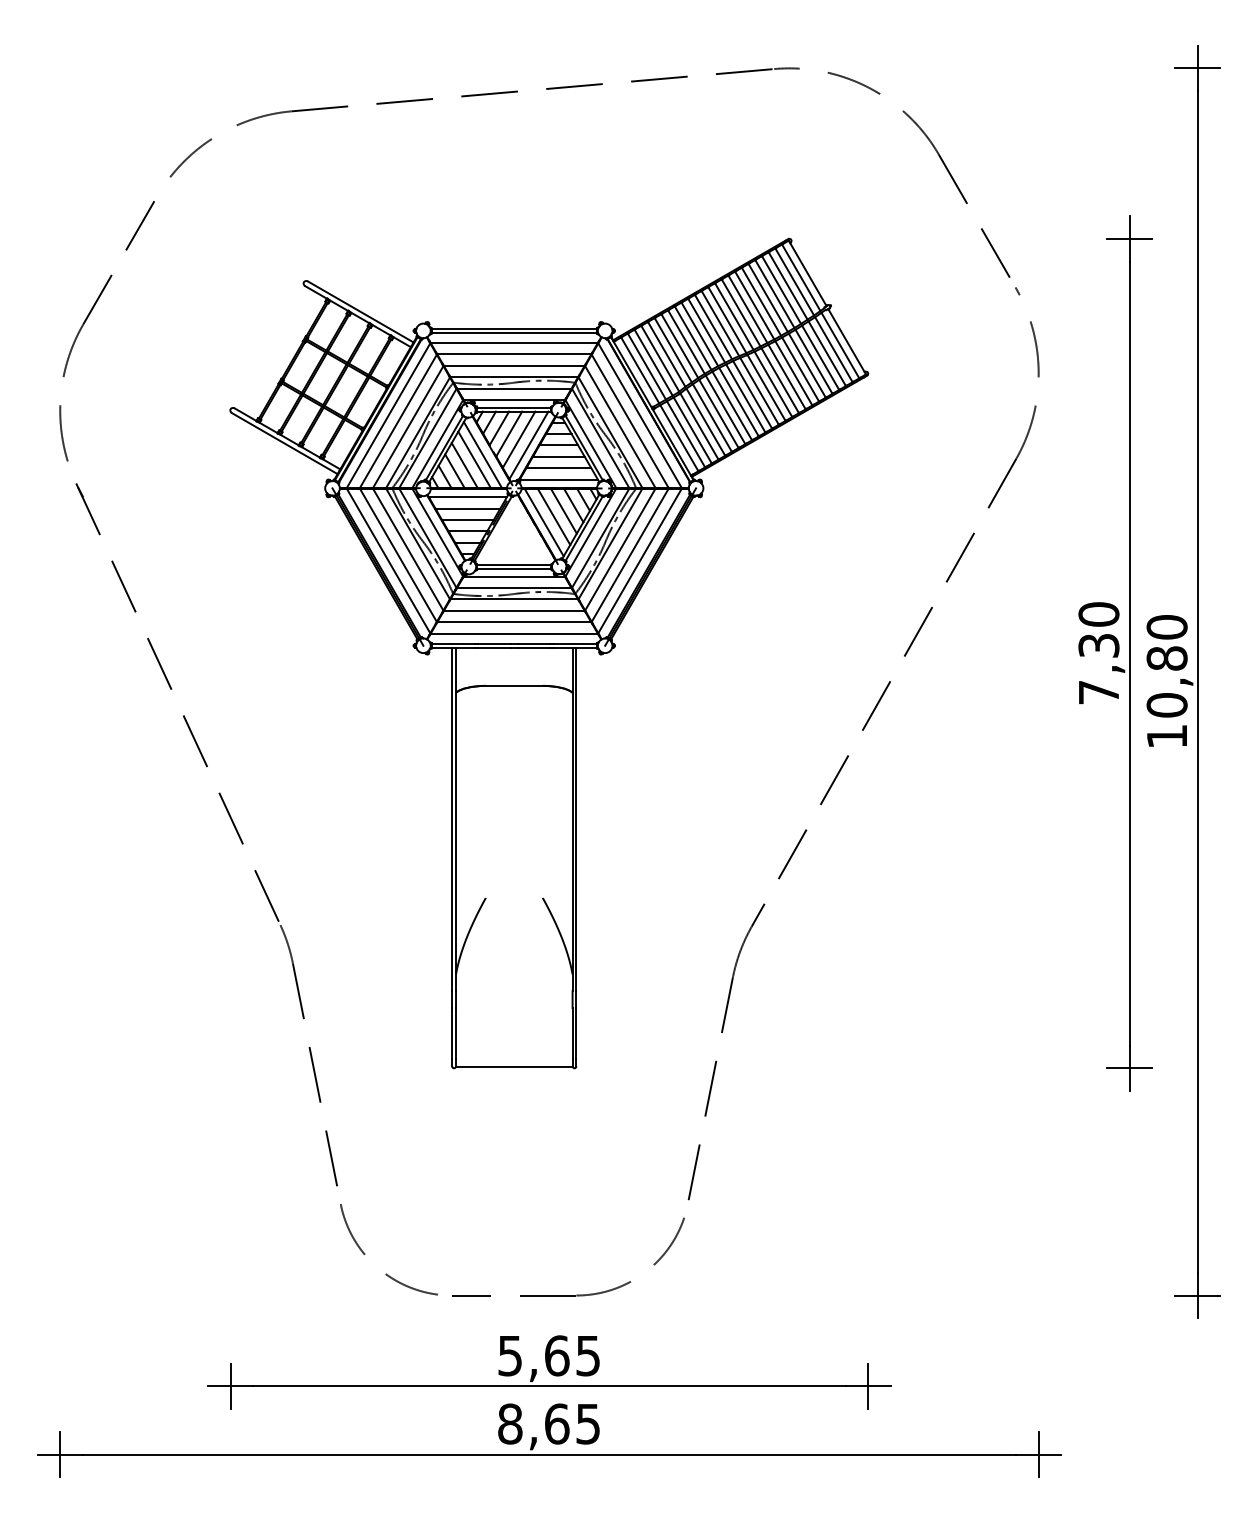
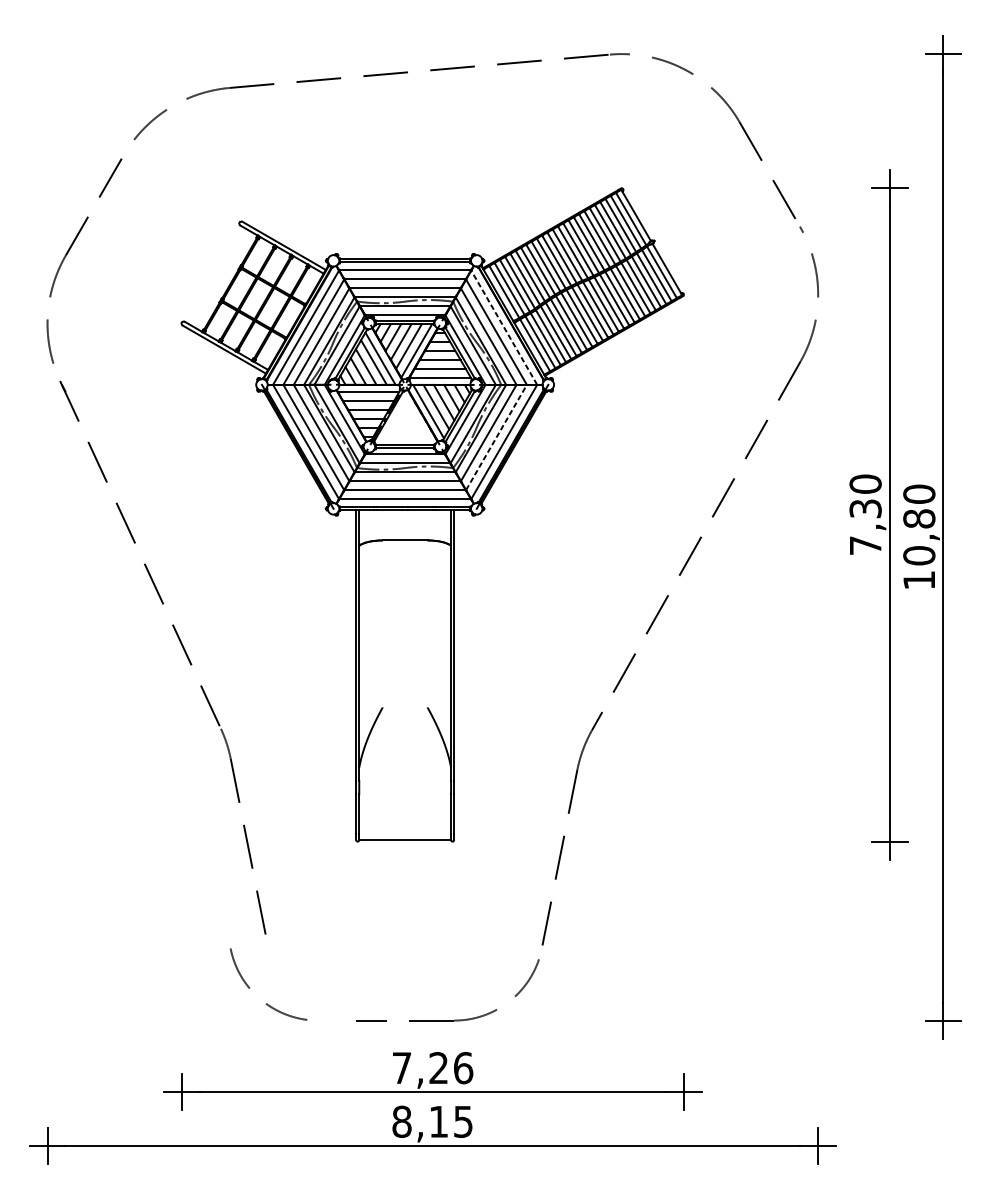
line: (640, 415) -> (504, 327), solid -> dashed
line: (630, 555) -> (496, 437), solid -> dashed
arc: (365, 1253) -> (250, 987), moved
text: (549, 1355) -> (432, 1067), 5,65 -> 7,26
text: (557, 1423) -> (439, 1121), 8,65 -> 8,15

